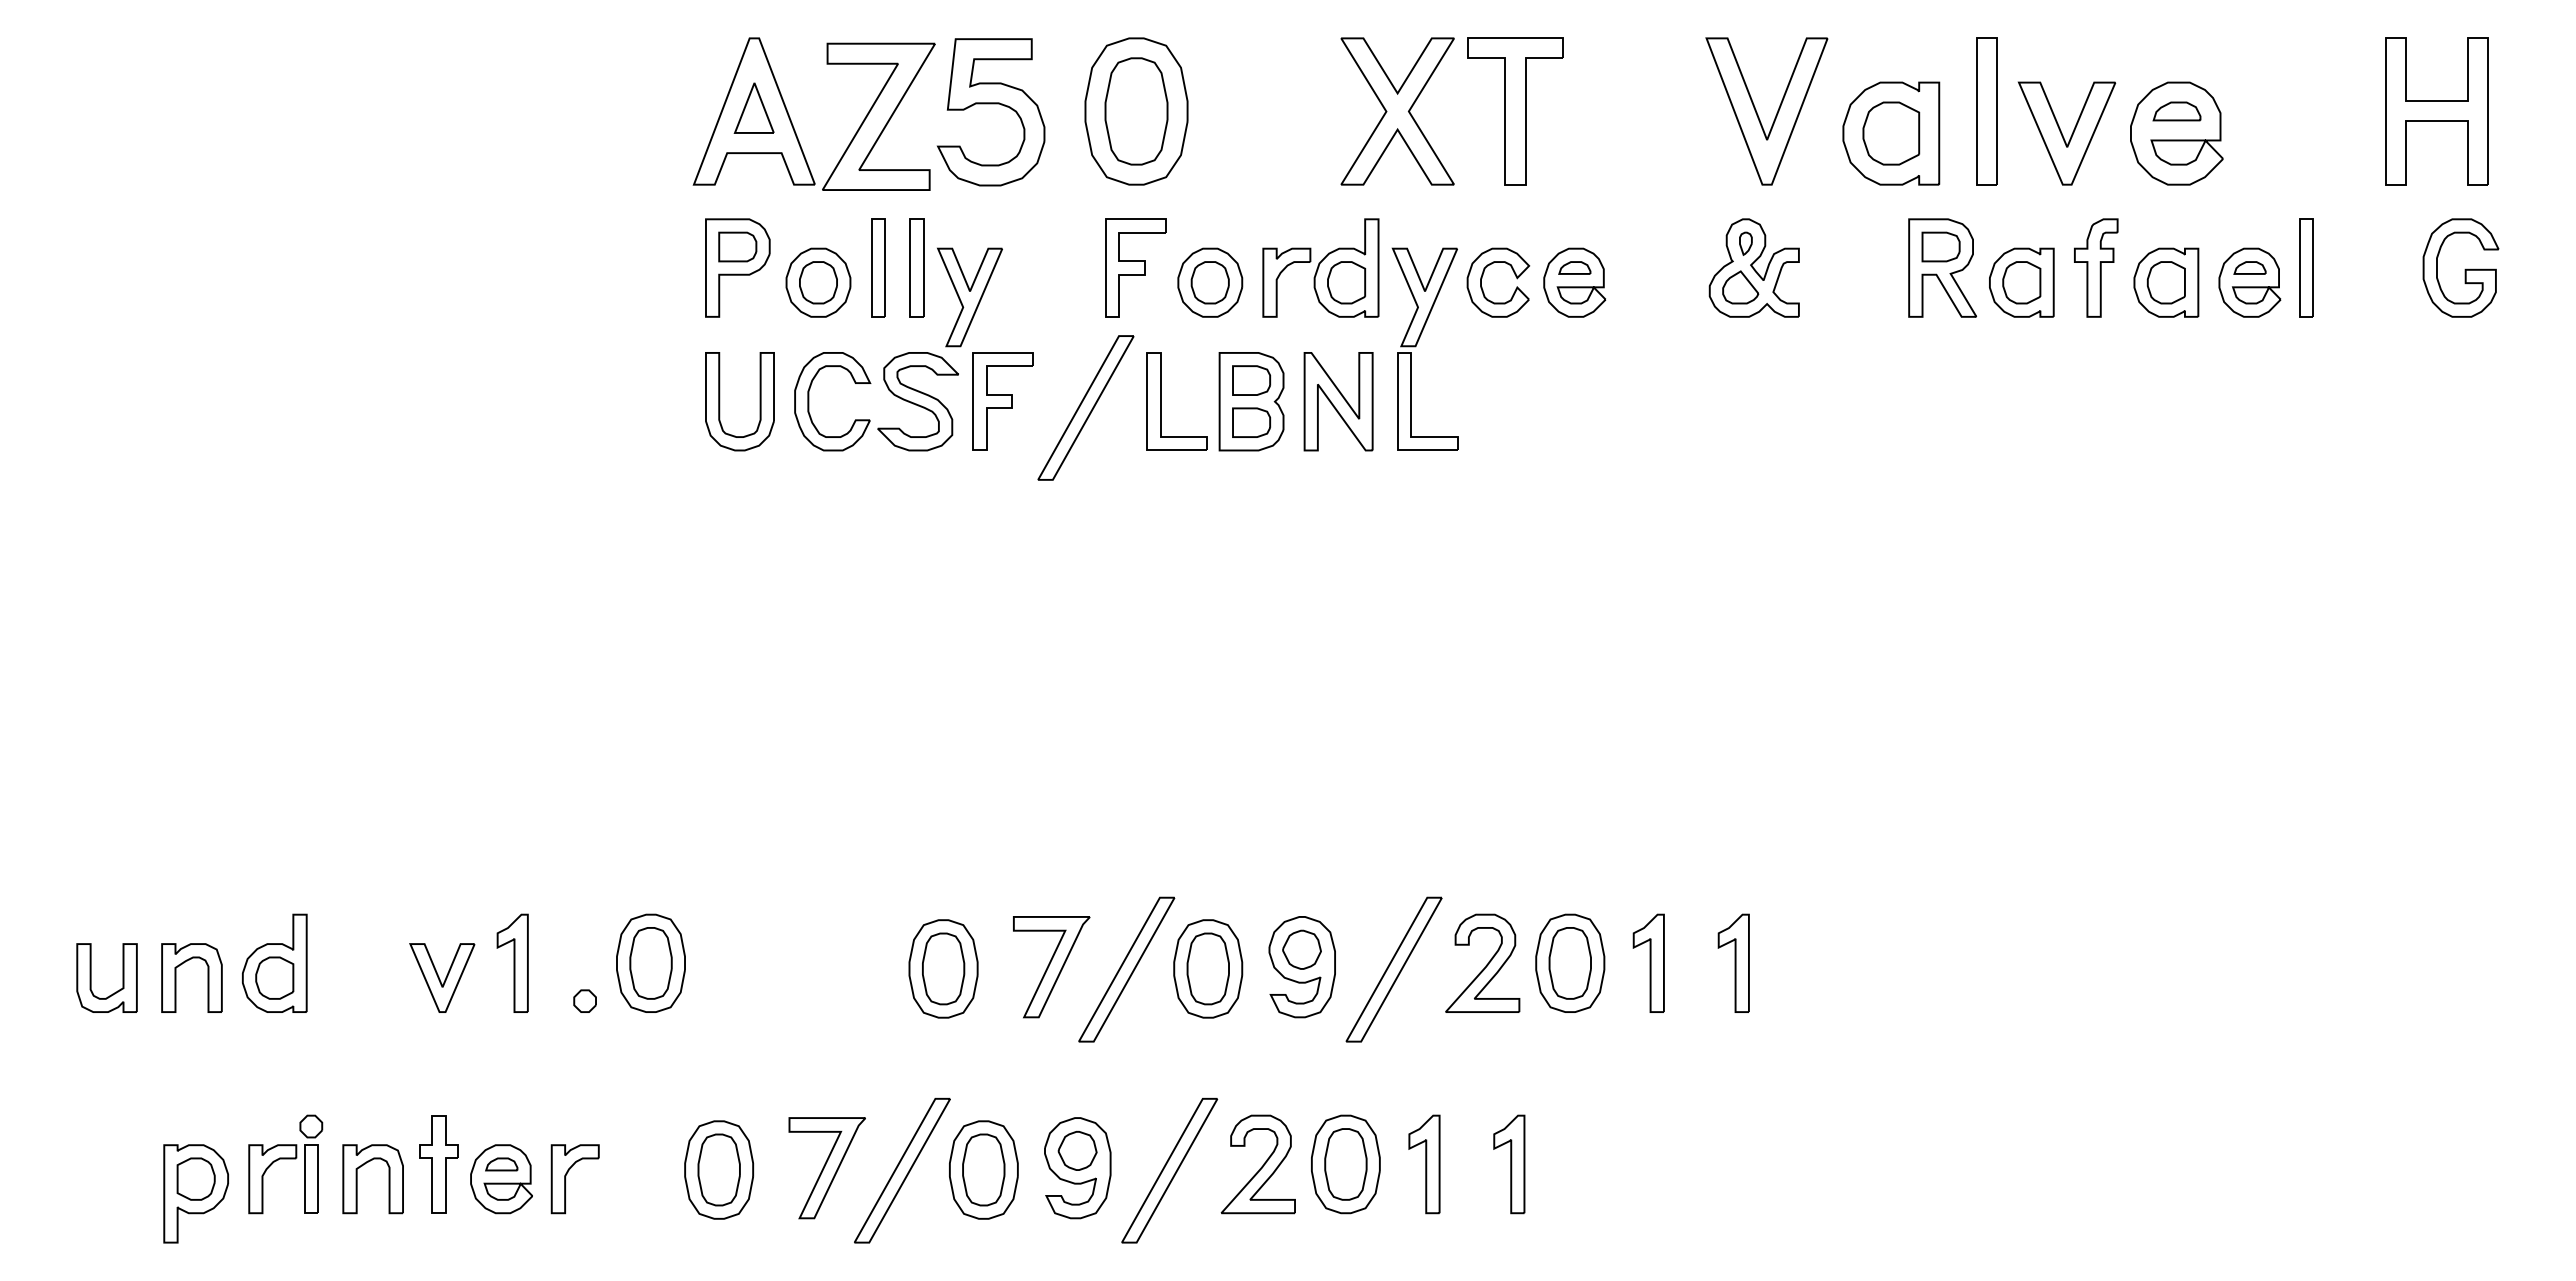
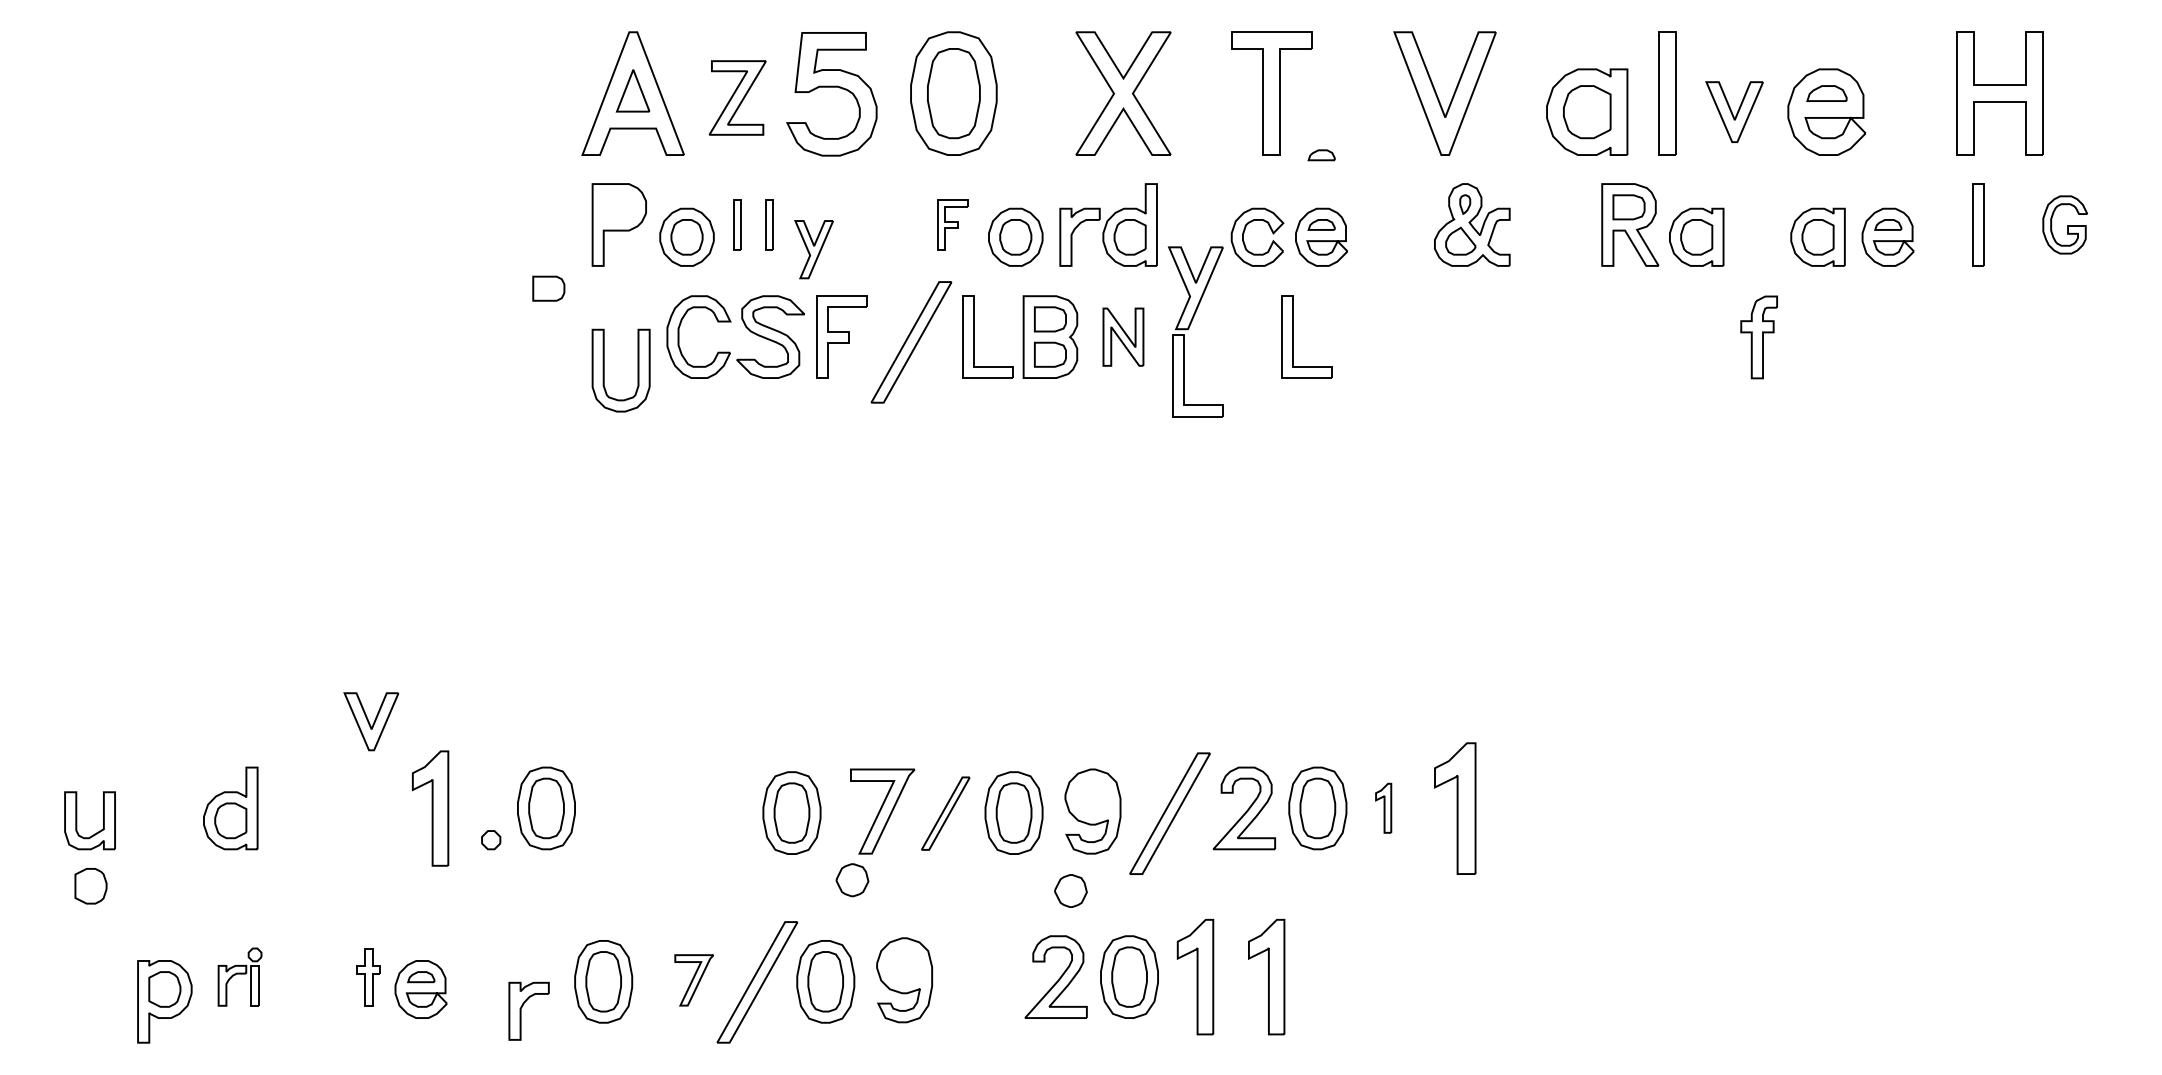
part: (1397, 111) -> (1123, 93), moved
part: (2436, 111) -> (1999, 93), moved
part: (1758, 114) -> (1438, 96), moved
part: (878, 116) -> (737, 97), size x0.6
part: (2066, 133) -> (1734, 112), size x0.7
part: (1574, 184) -> (1321, 154), added
part: (737, 246) -> (548, 288), moved
part: (878, 267) -> (737, 224), size x0.6
part: (916, 267) -> (769, 224), size x0.6
part: (1135, 267) -> (953, 224), size x0.6
part: (2096, 267) -> (1759, 336), moved
part: (2306, 267) -> (1978, 224), moved
part: (2460, 267) -> (2064, 224), size x0.7
part: (969, 297) -> (813, 249), size x0.7
part: (1417, 344) -> (1189, 327), moved
part: (720, 401) -> (604, 370), moved
part: (1338, 401) -> (1123, 336), size x0.7
part: (1541, 401) -> (1293, 336), added
part: (1301, 949) -> (1070, 890), moved
part: (512, 962) -> (430, 807), size x1.4
part: (1648, 962) -> (1383, 807), size x0.6
part: (1733, 962) -> (1454, 807), size x1.6
part: (1126, 969) -> (945, 813), size x0.6
part: (176, 977) -> (148, 820), removed
part: (442, 977) -> (371, 721), moved
part: (107, 1055) -> (90, 885), added
part: (1077, 1150) -> (852, 879), moved
part: (285, 1164) -> (239, 977), size x0.7
part: (438, 1164) -> (368, 977), size x0.7
part: (1424, 1164) -> (1195, 977), size x1.4
part: (1509, 1164) -> (1266, 977), size x1.4
part: (826, 1168) -> (693, 980), size x0.6
part: (1169, 1170) -> (981, 982), removed
part: (566, 1176) -> (521, 1009), moved
part: (357, 1179) -> (300, 989), removed

